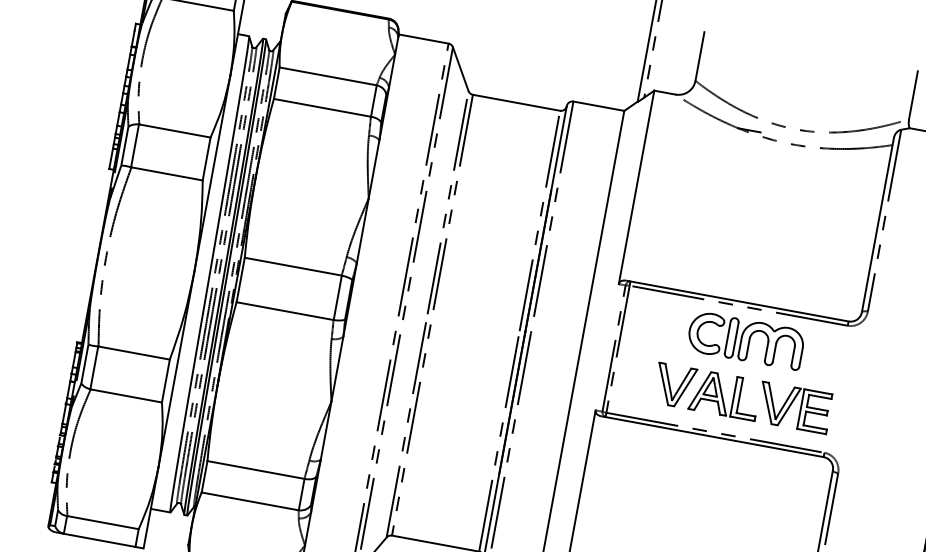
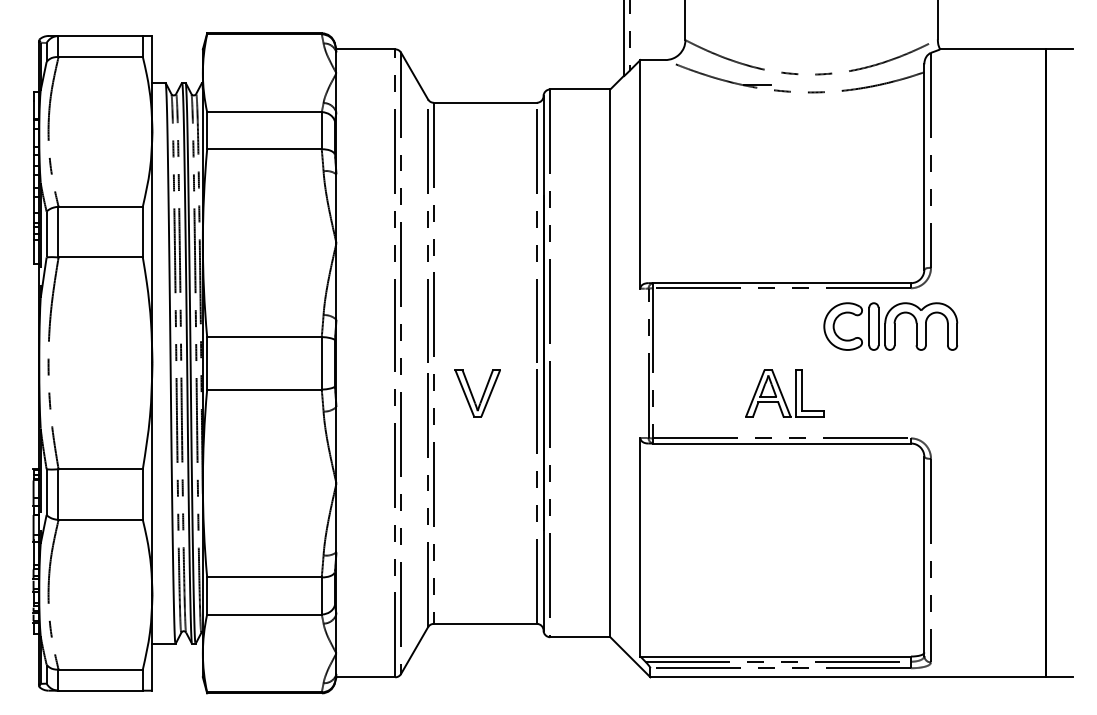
part: (745, 340) -> (890, 326), moved
part: (674, 386) -> (477, 393), moved
part: (794, 408) -> (867, 393), removed

